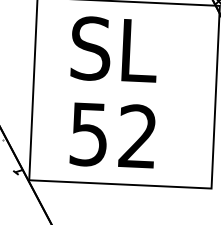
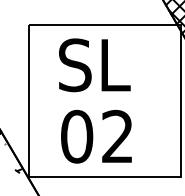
text: (89, 134) -> (77, 136), 52 -> 02

